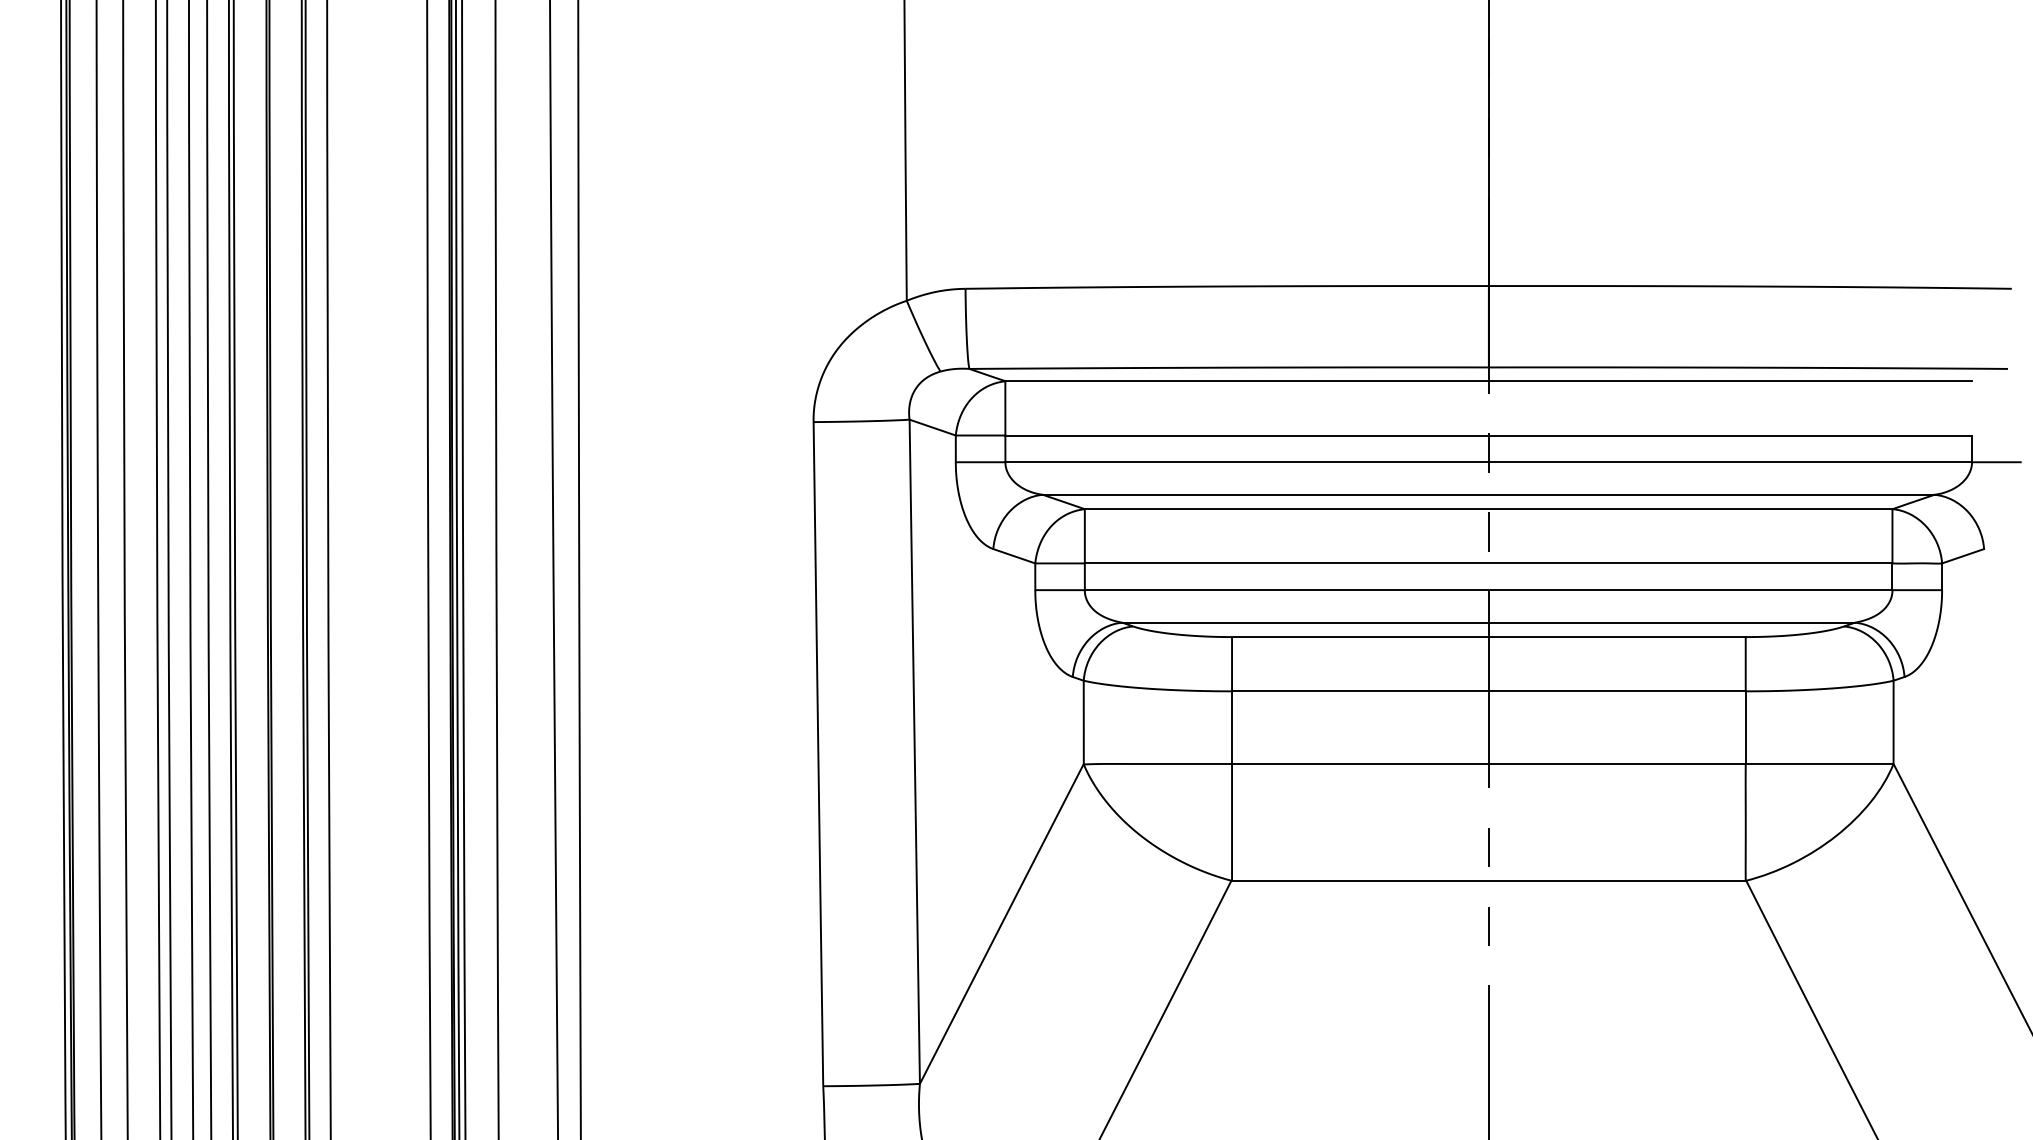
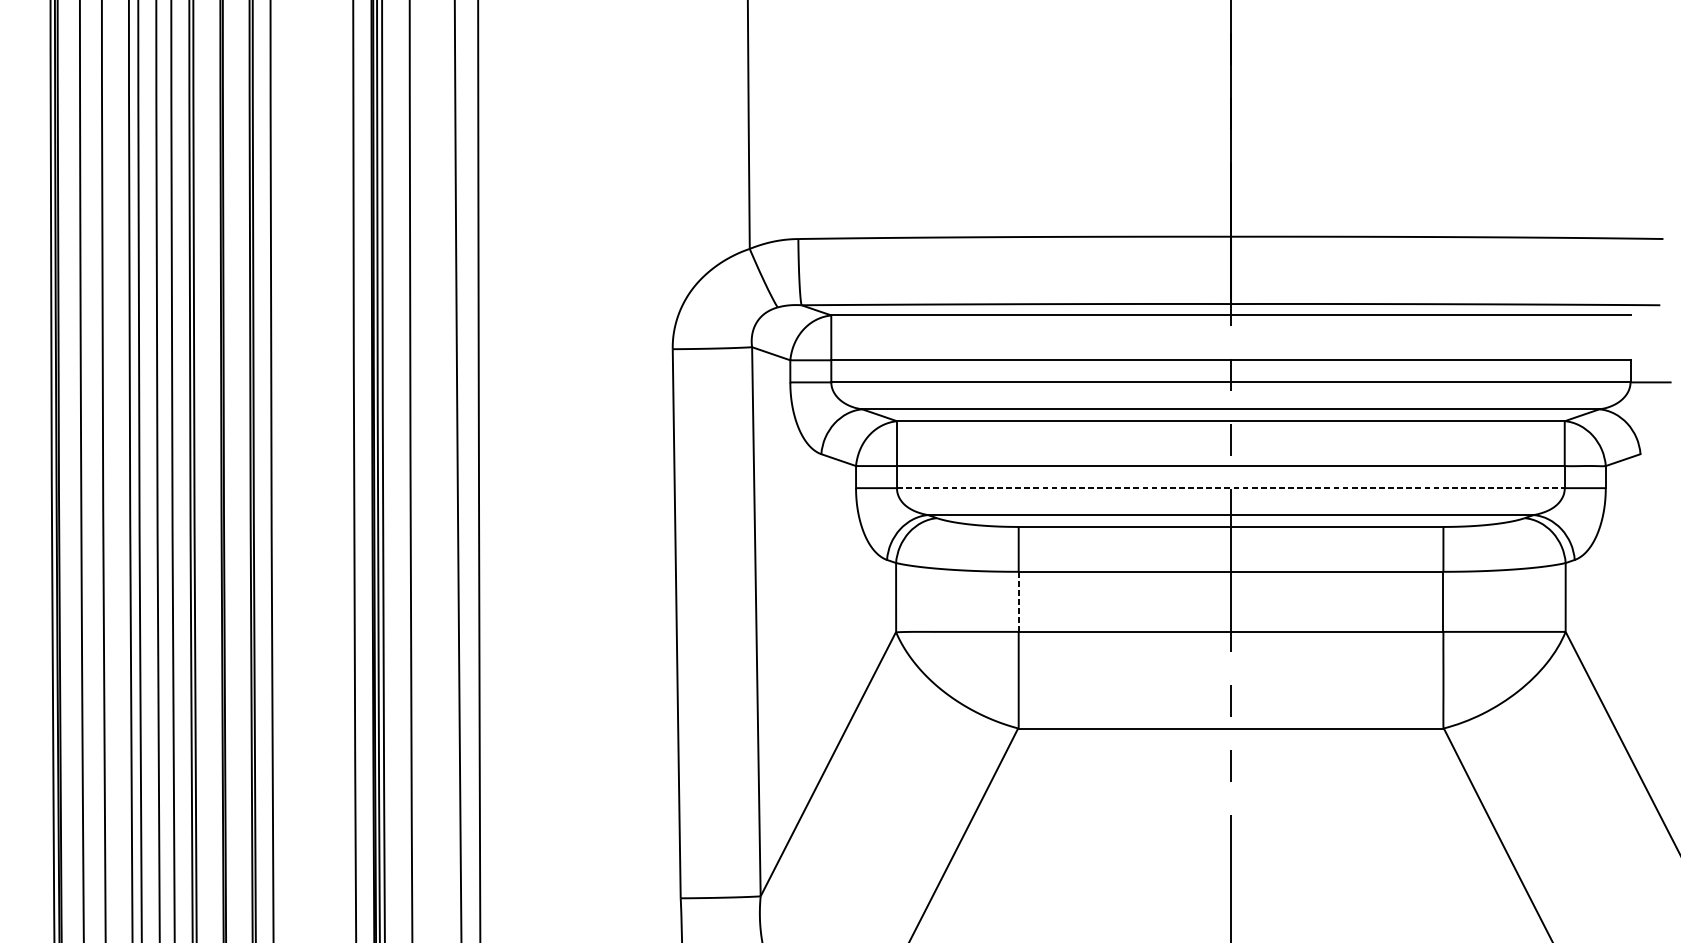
line: (1488, 590) -> (1230, 488), solid -> dashed
line: (1232, 728) -> (1019, 602), solid -> dashed

